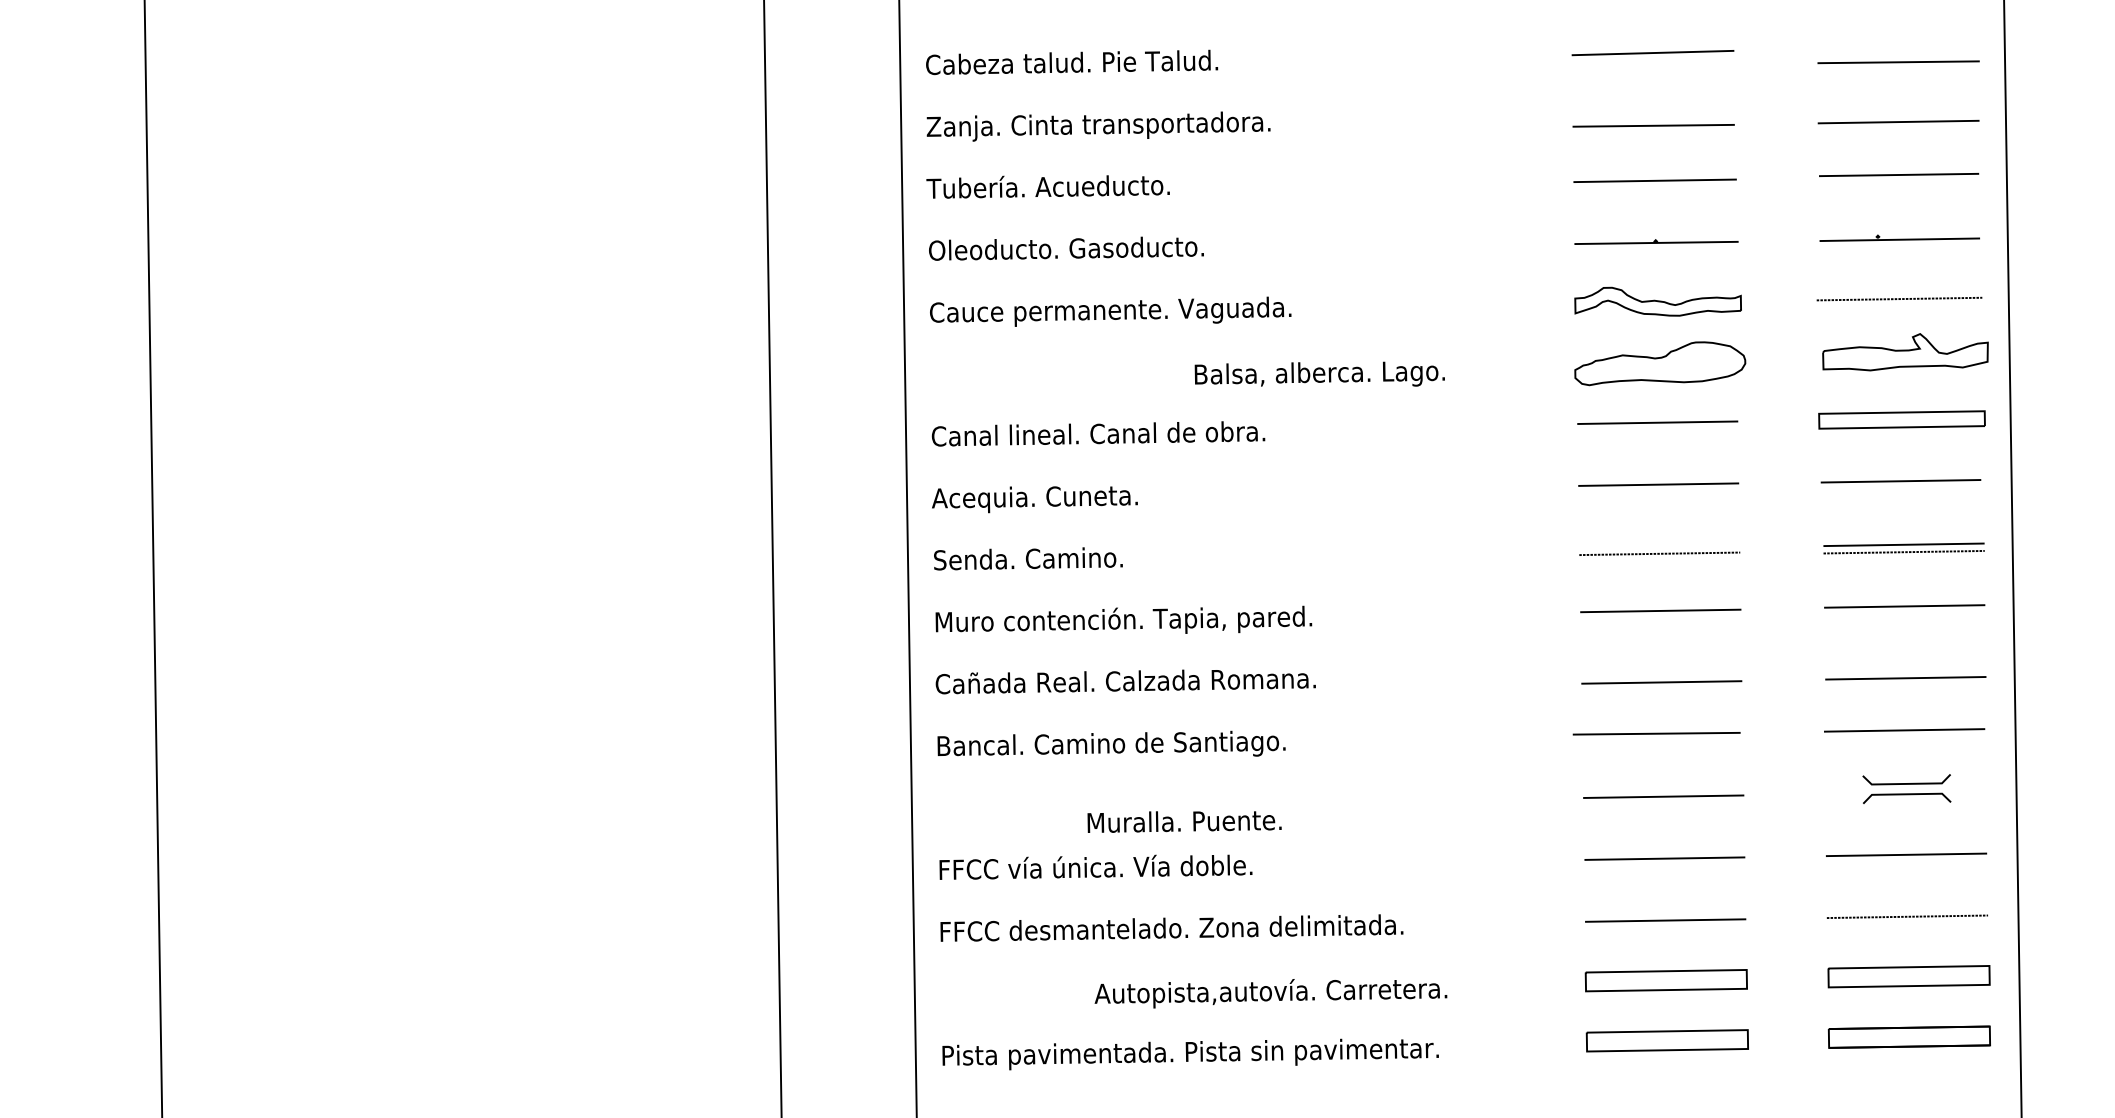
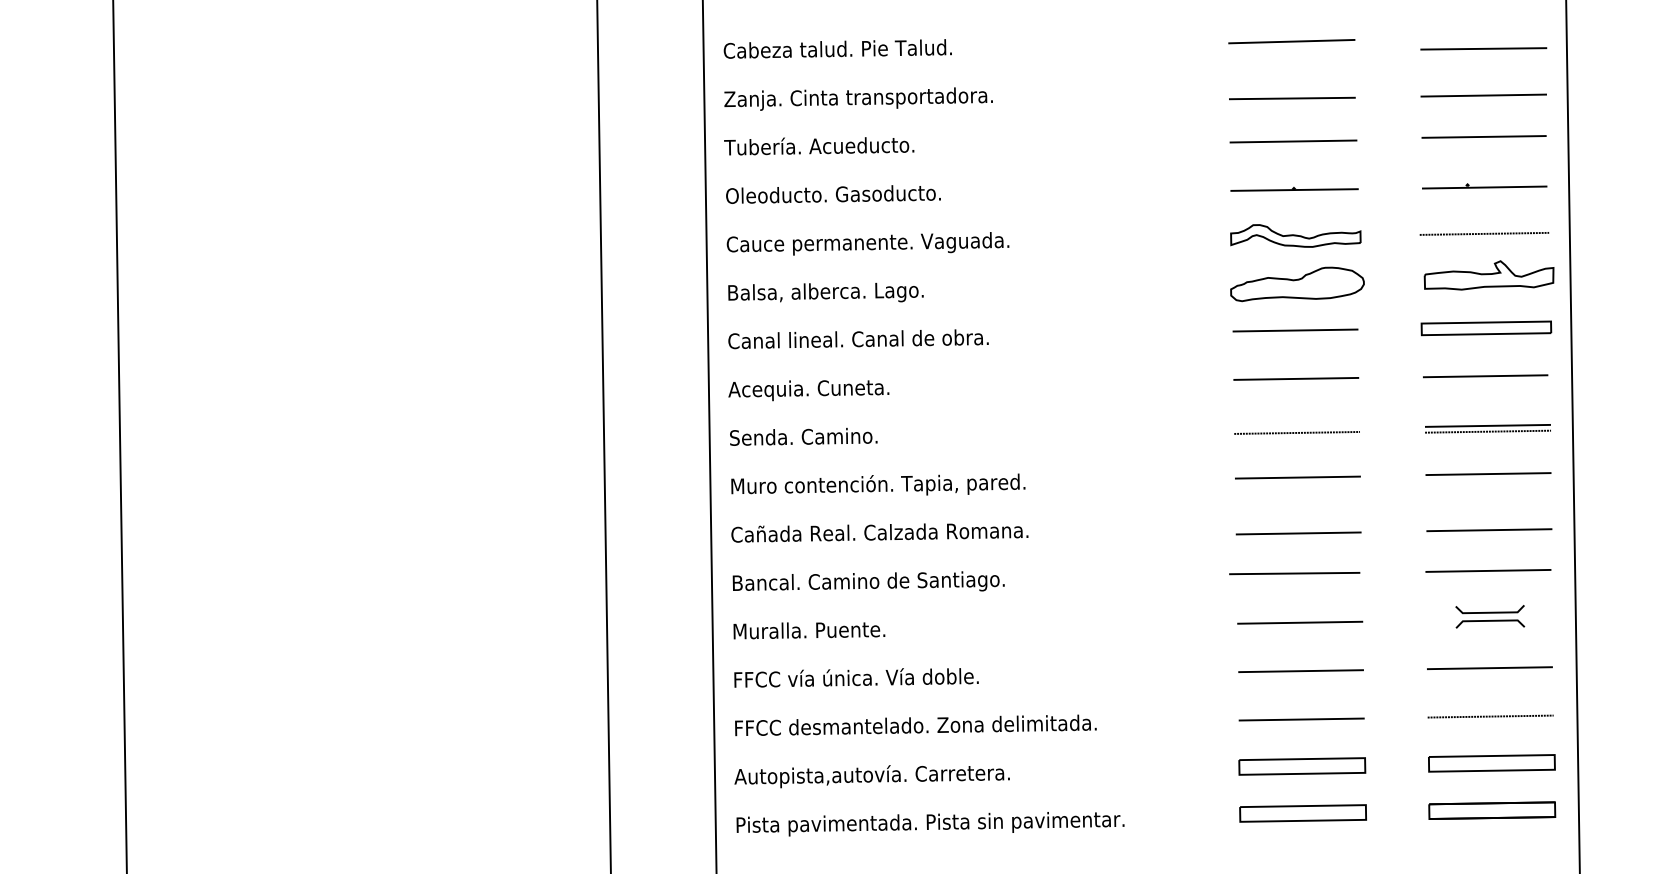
text: (1319, 373) -> (825, 292), moved
text: (1184, 821) -> (809, 630), moved
text: (1270, 993) -> (871, 776), moved

